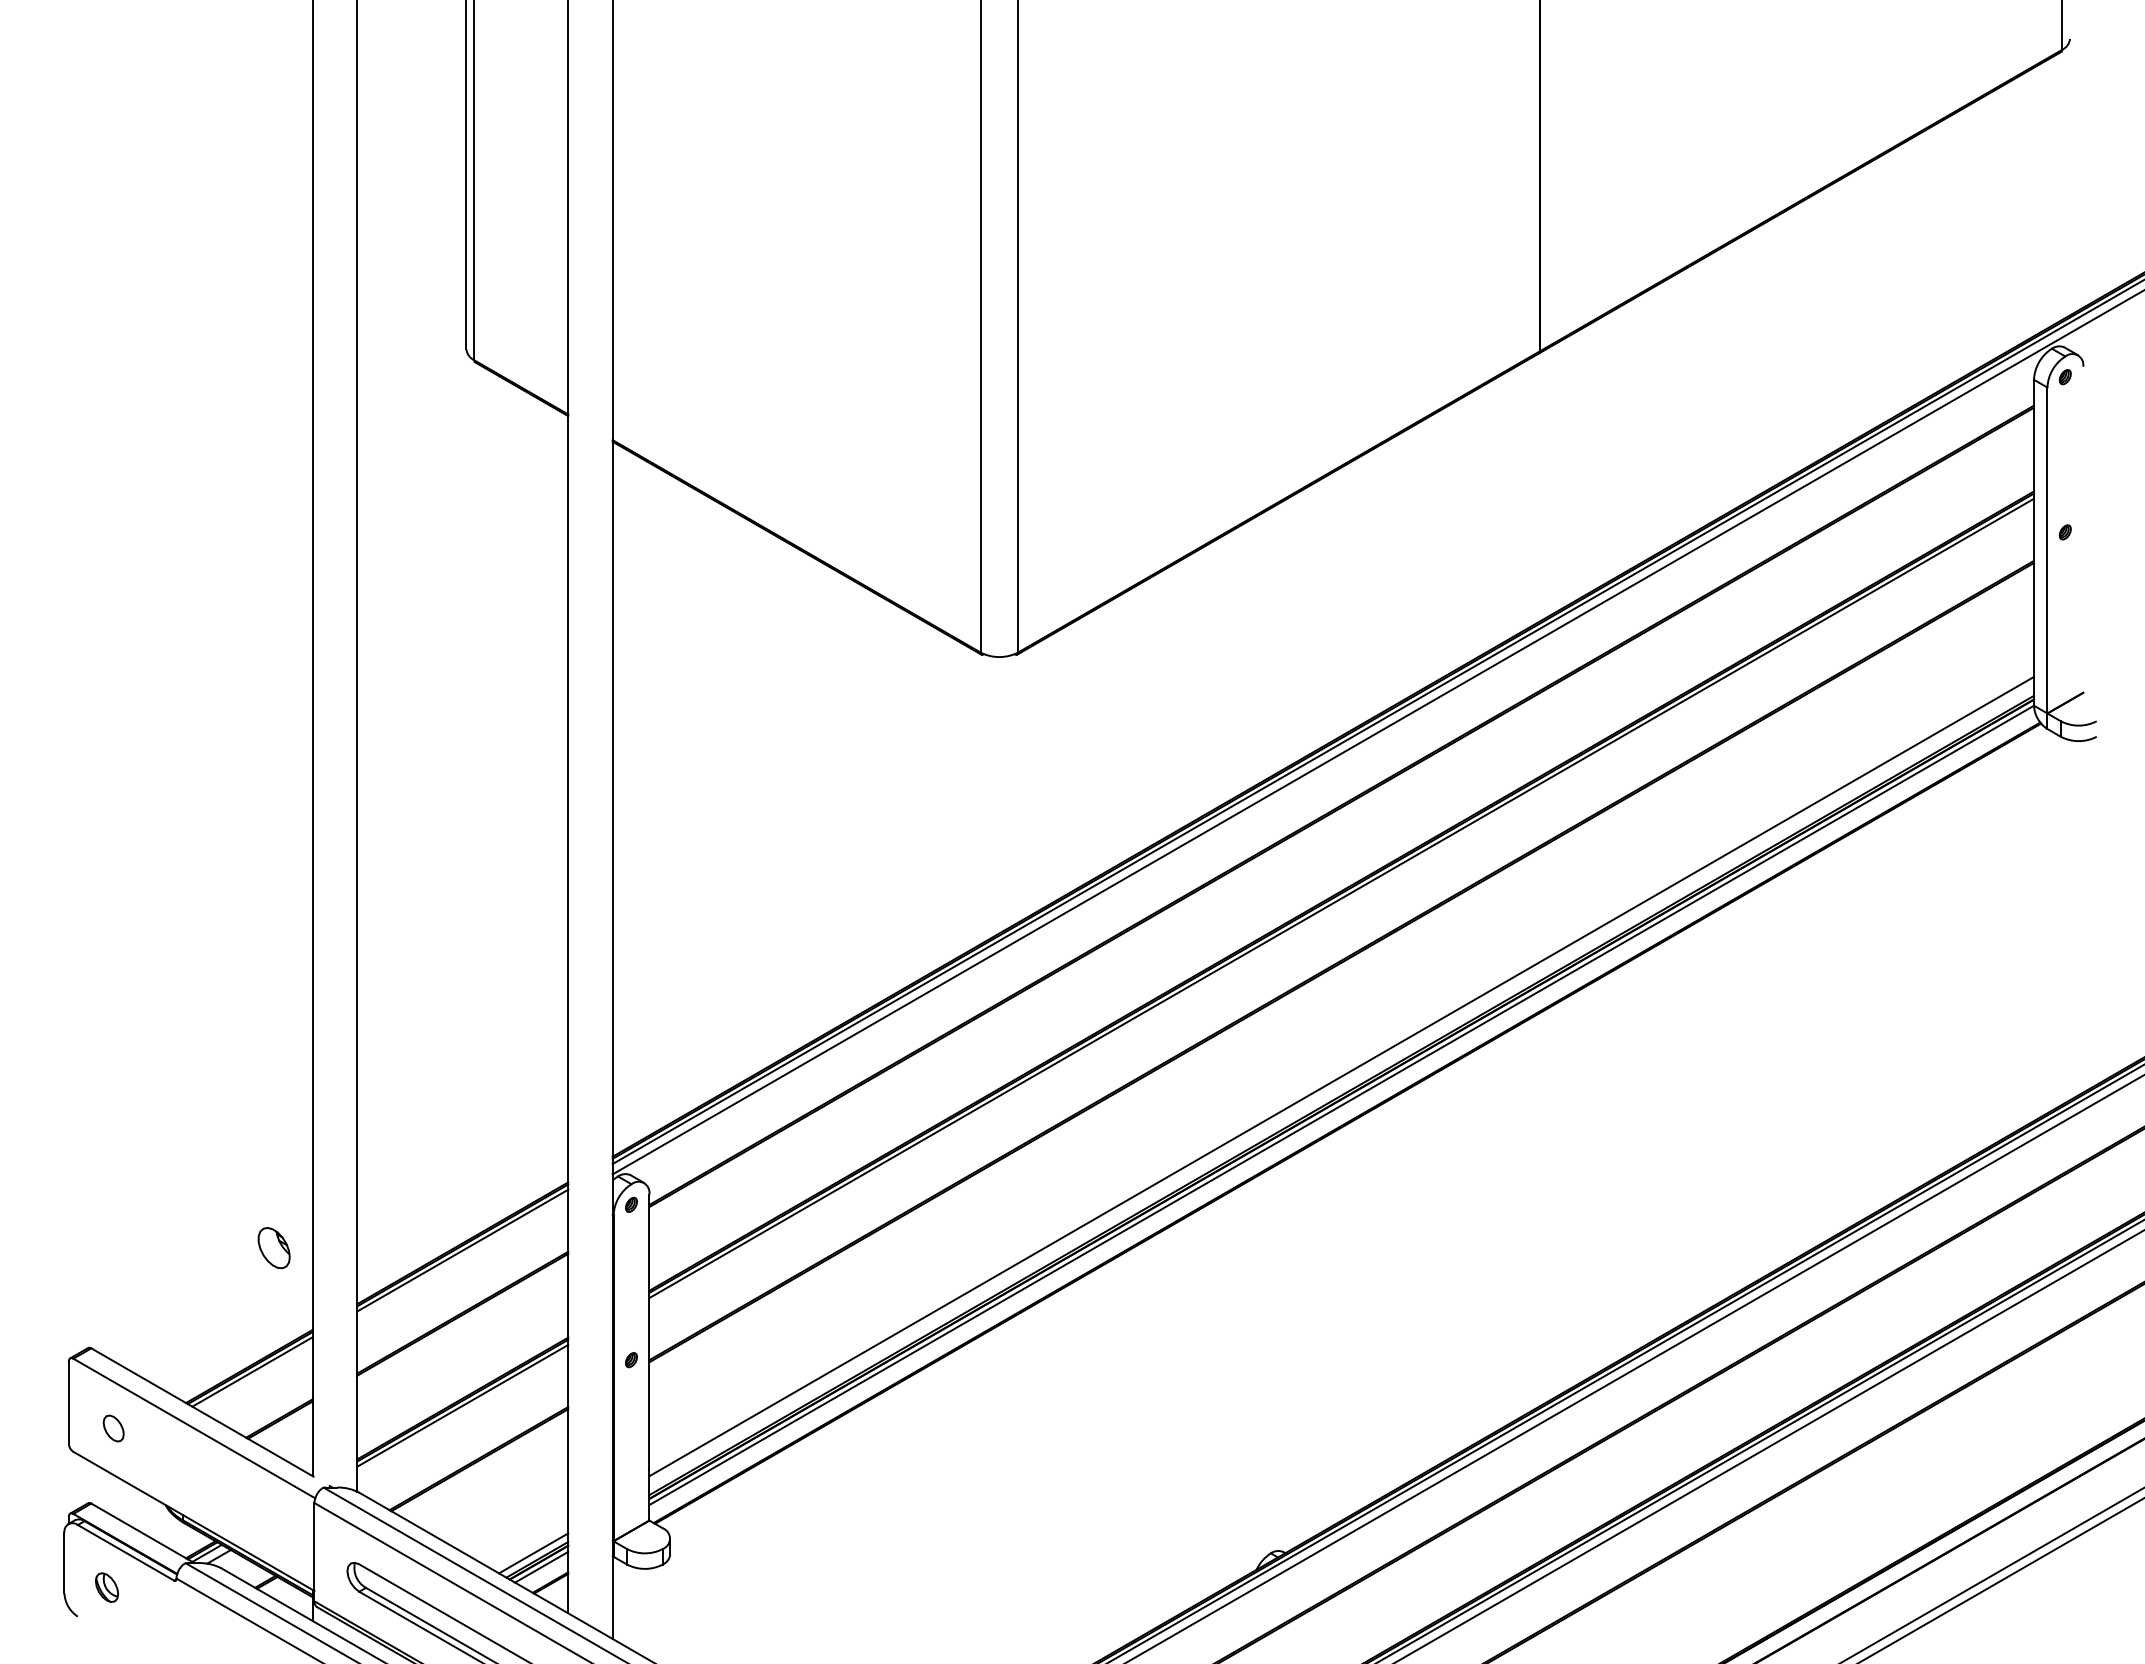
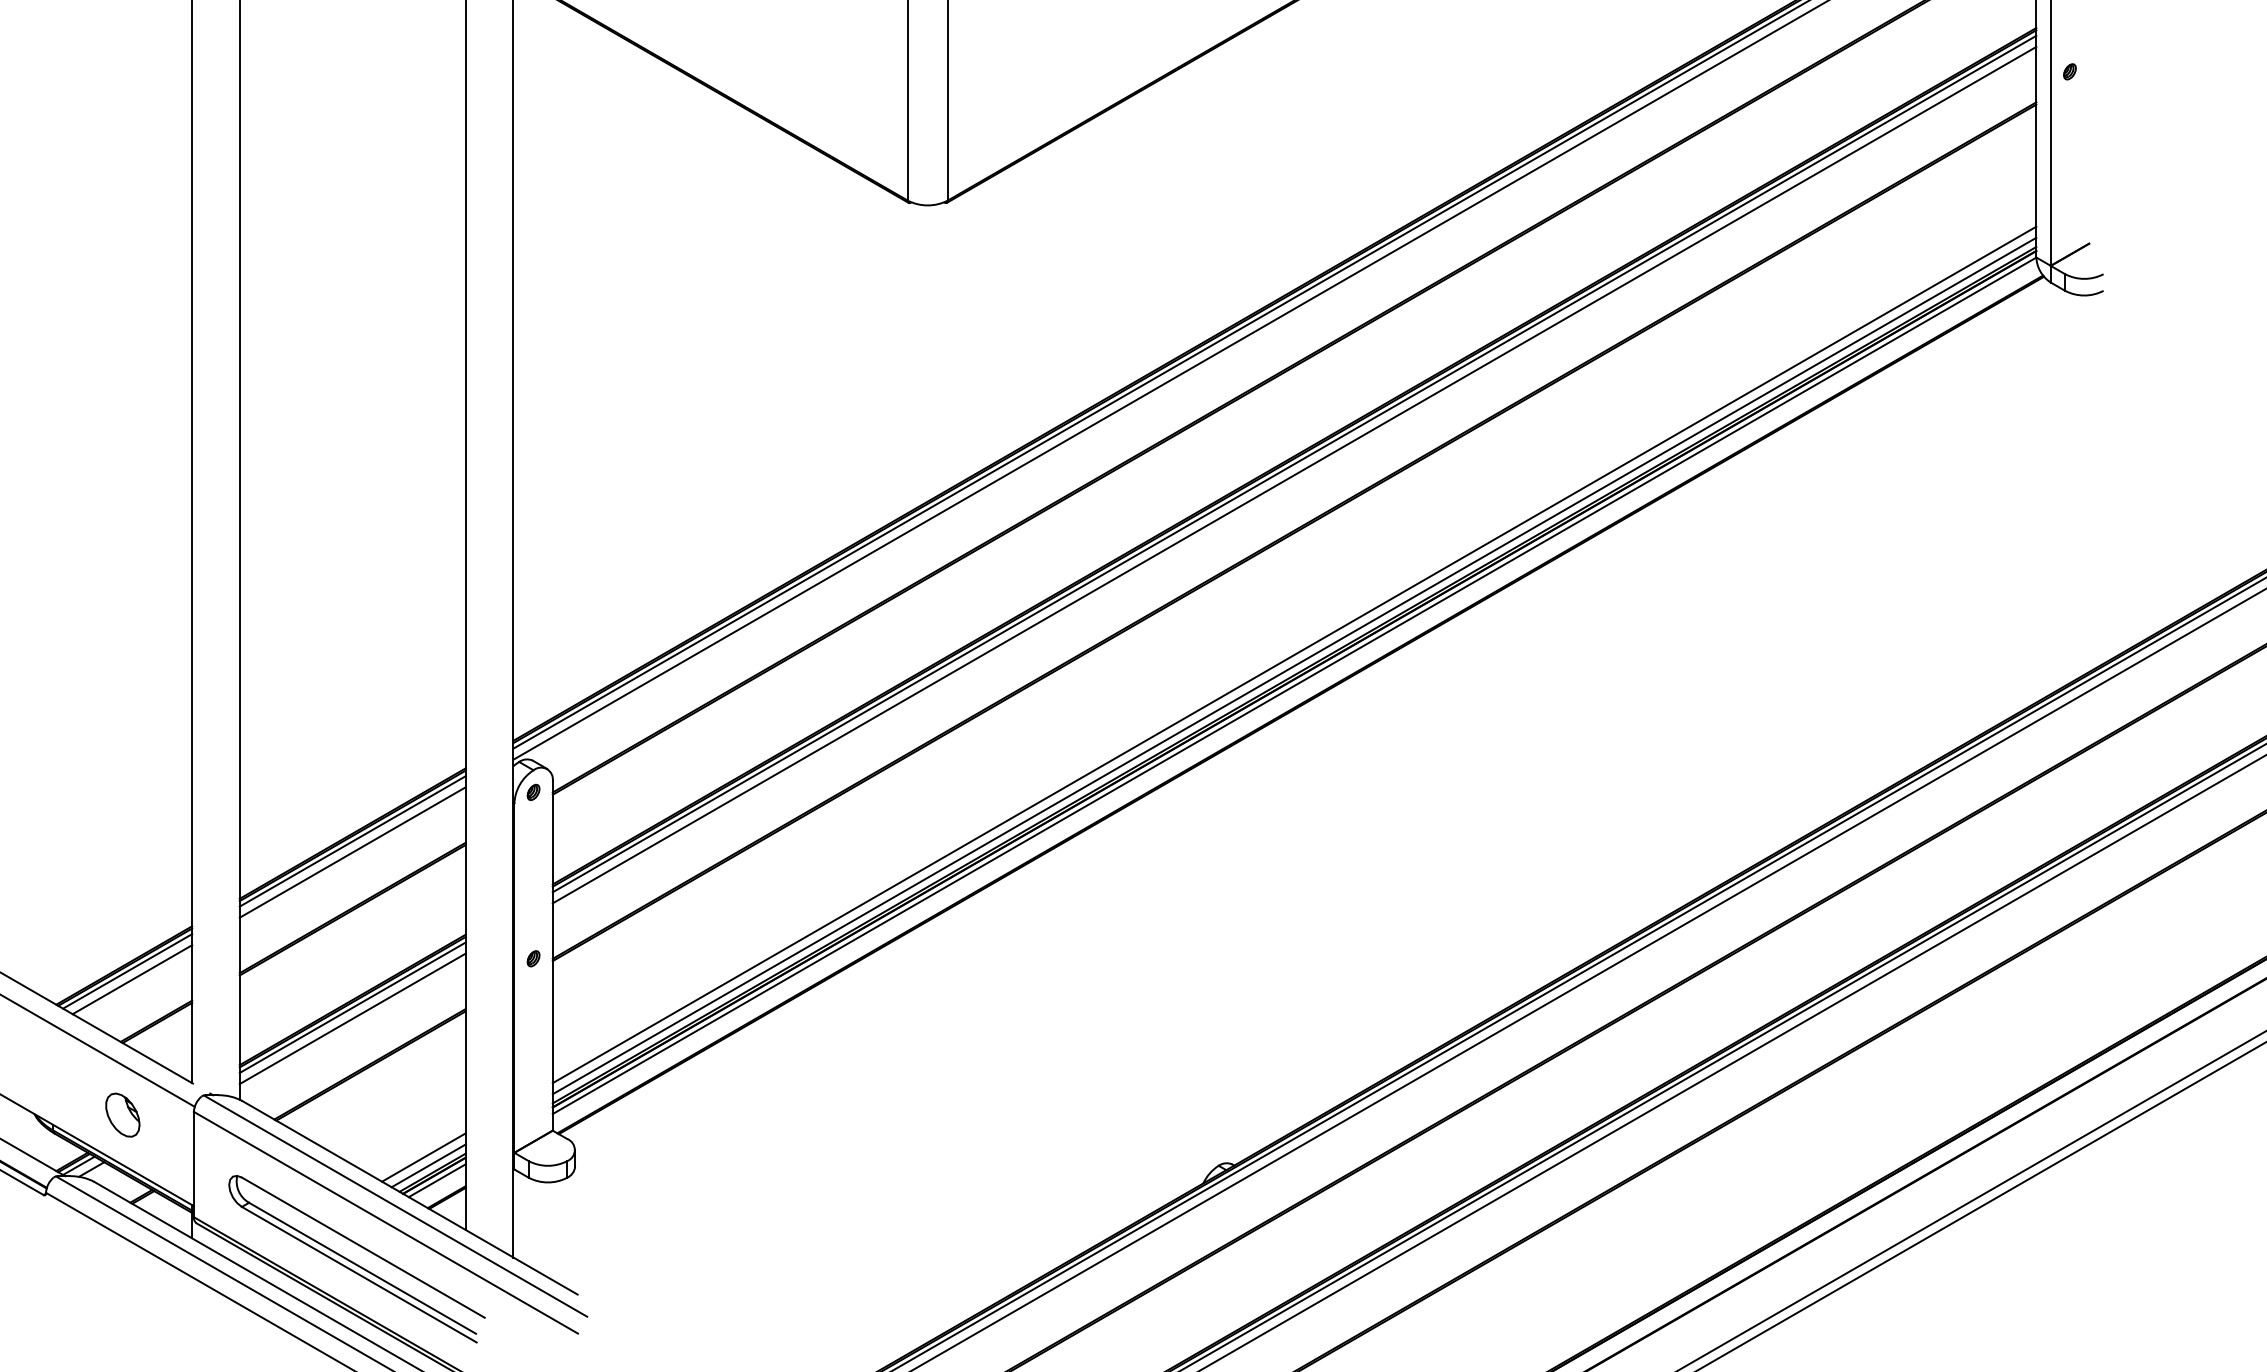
line: (1341, 908) -> (1294, 474), added
line: (1341, 1086) -> (1294, 665), added
part: (273, 1248) -> (122, 1115), moved
line: (462, 1260) -> (352, 851), added
line: (256, 1379) -> (131, 979), added
line: (462, 1416) -> (352, 1019), added
line: (529, 1545) -> (424, 1157), added

